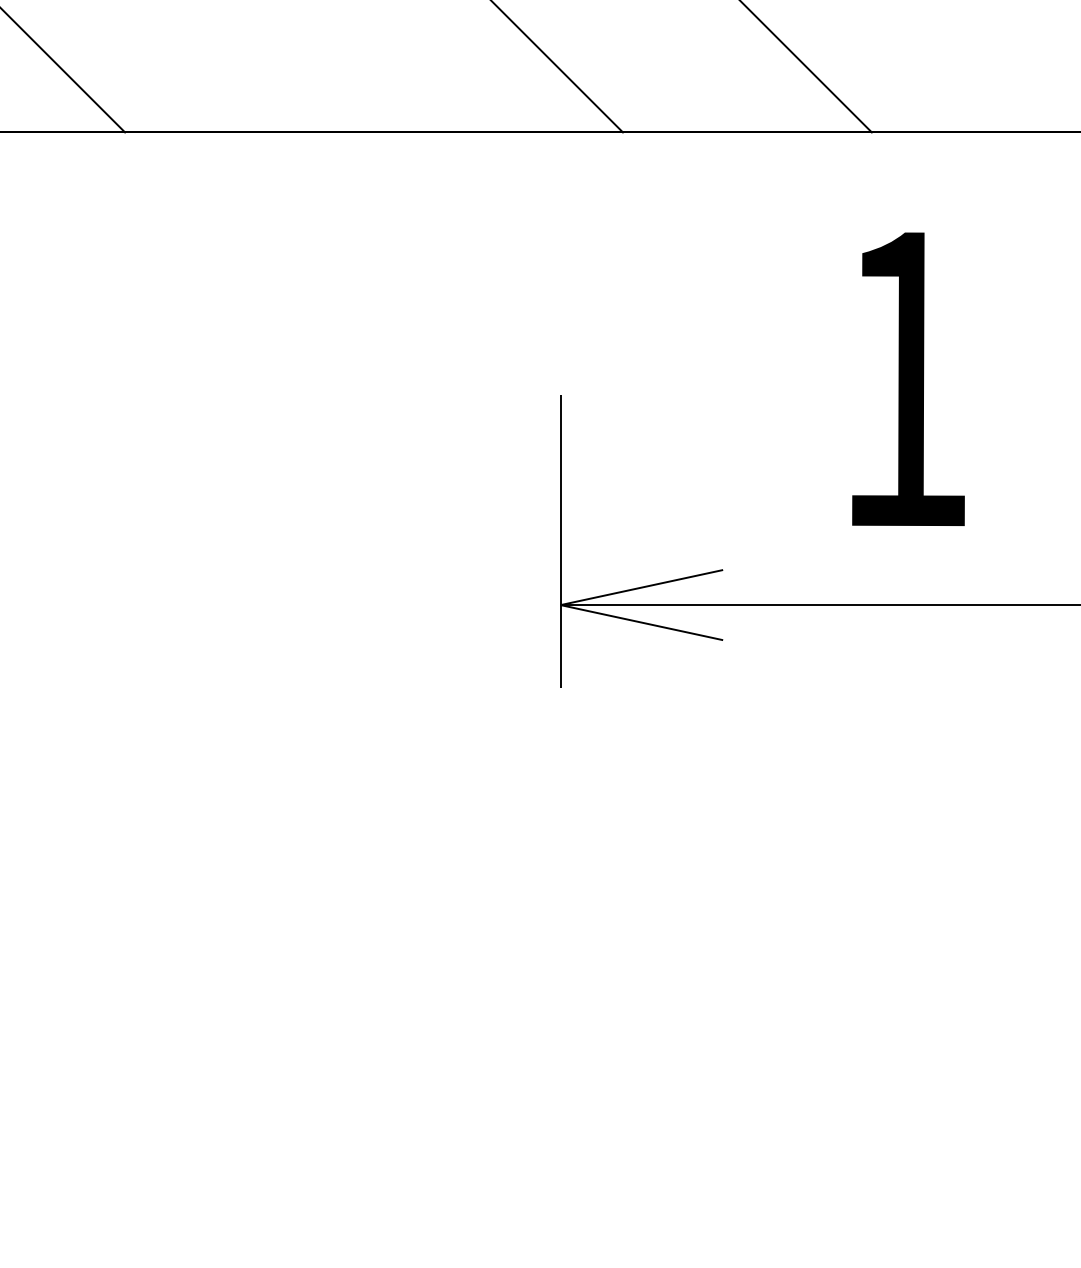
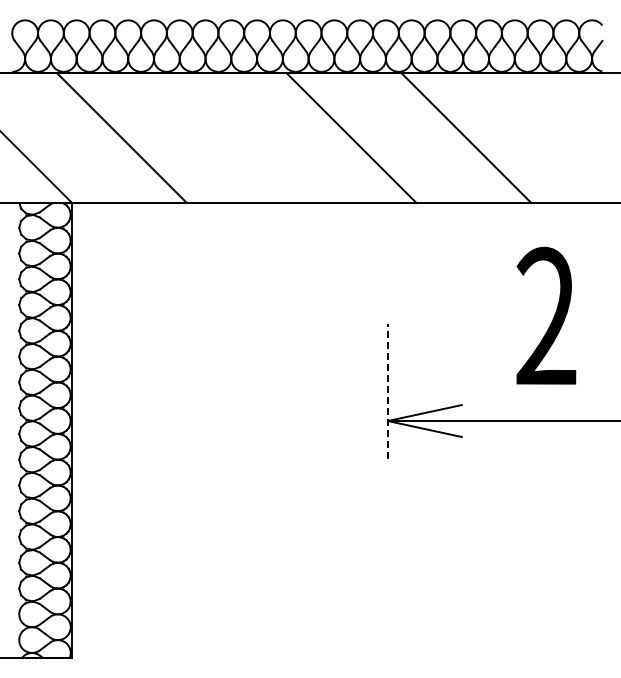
text: (904, 376) -> (546, 315), 1 -> 2
line: (559, 541) -> (387, 391), solid -> dashed

